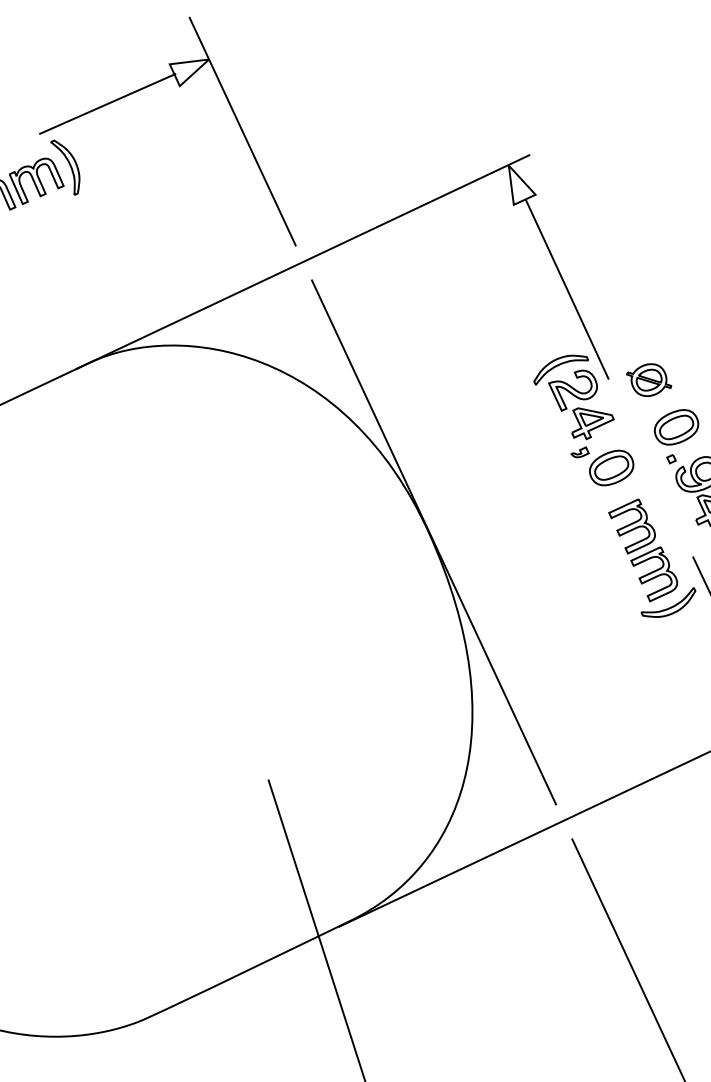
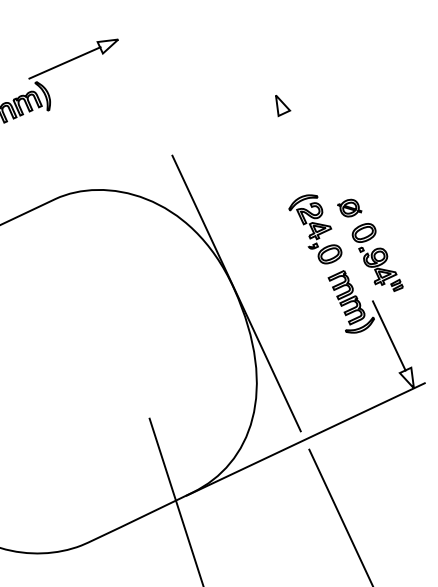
line: (241, 131) -> (135, 77), removed
line: (302, 260) -> (167, 145), removed
line: (566, 289) -> (306, 160), removed

